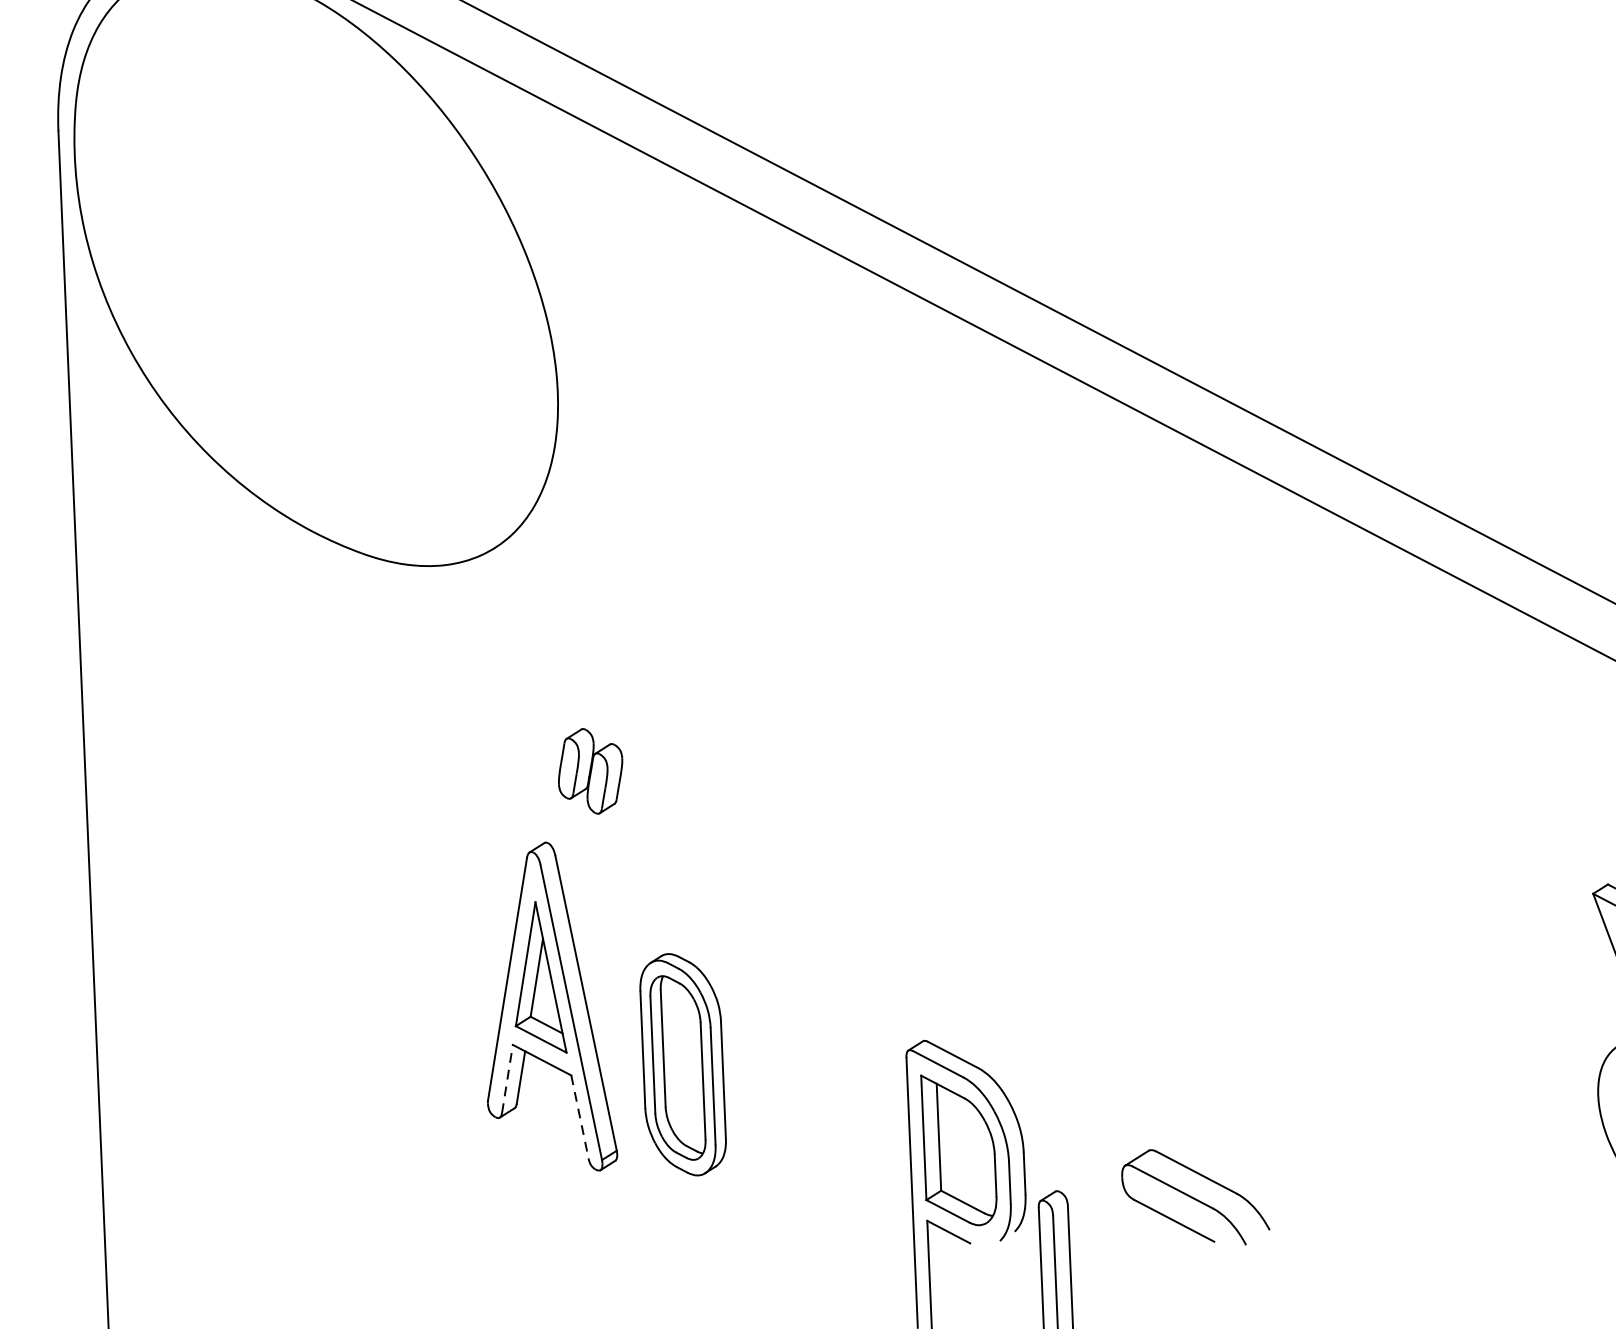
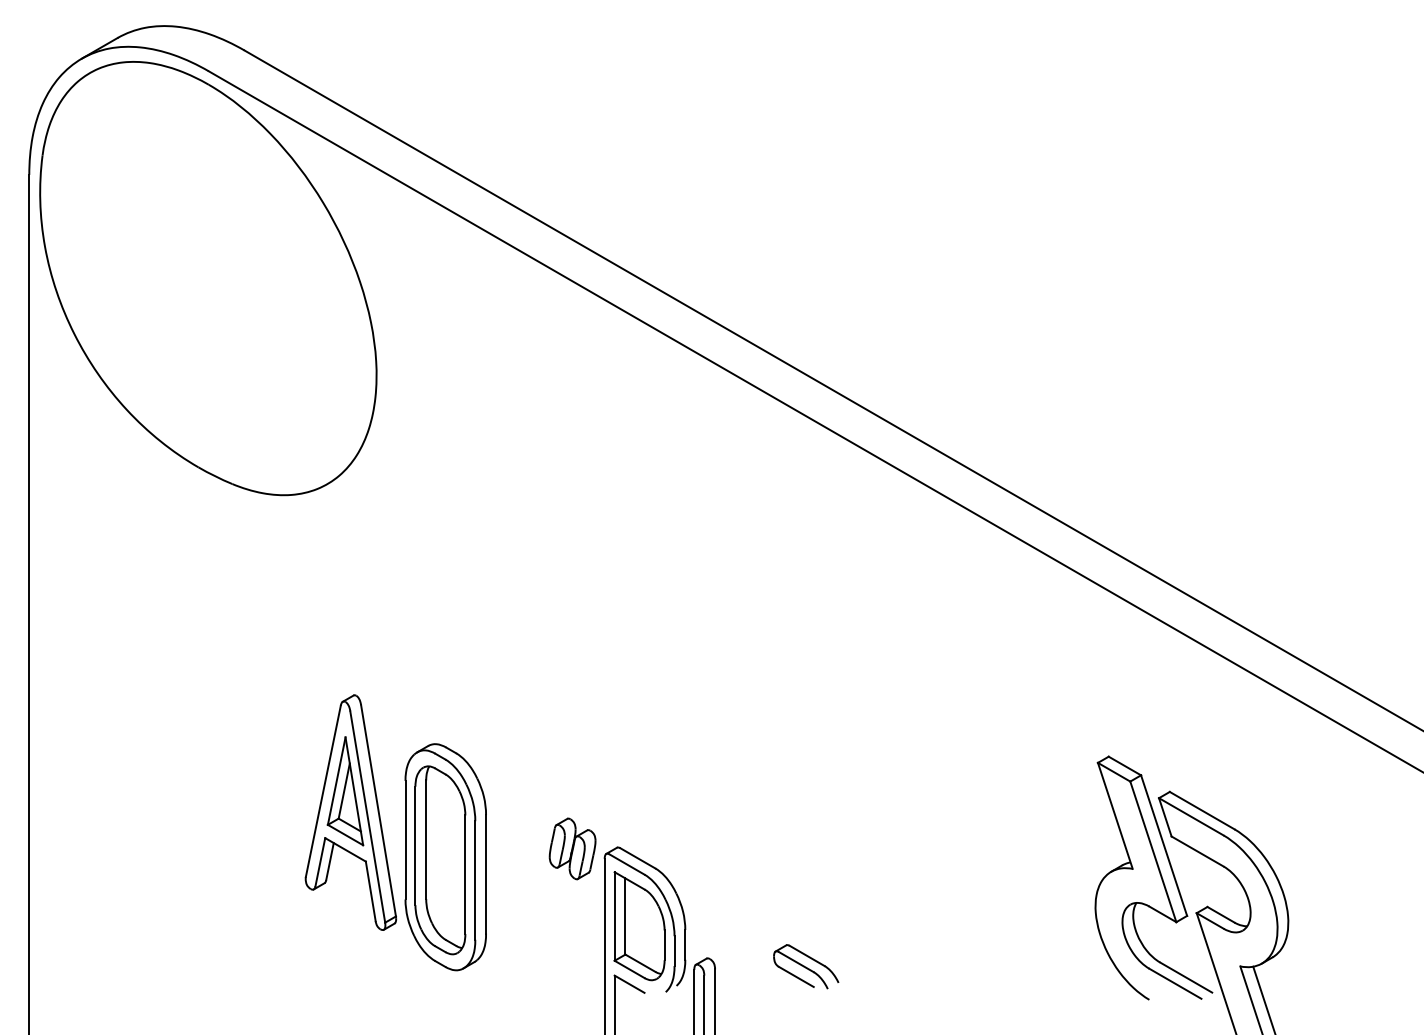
part: (590, 770) -> (572, 848), moved
part: (682, 1065) -> (445, 857), size x1.43
line: (507, 1079) -> (320, 862), dashed -> solid
line: (579, 1117) -> (370, 891), dashed -> solid
part: (1196, 1196) -> (806, 966), size x0.62

